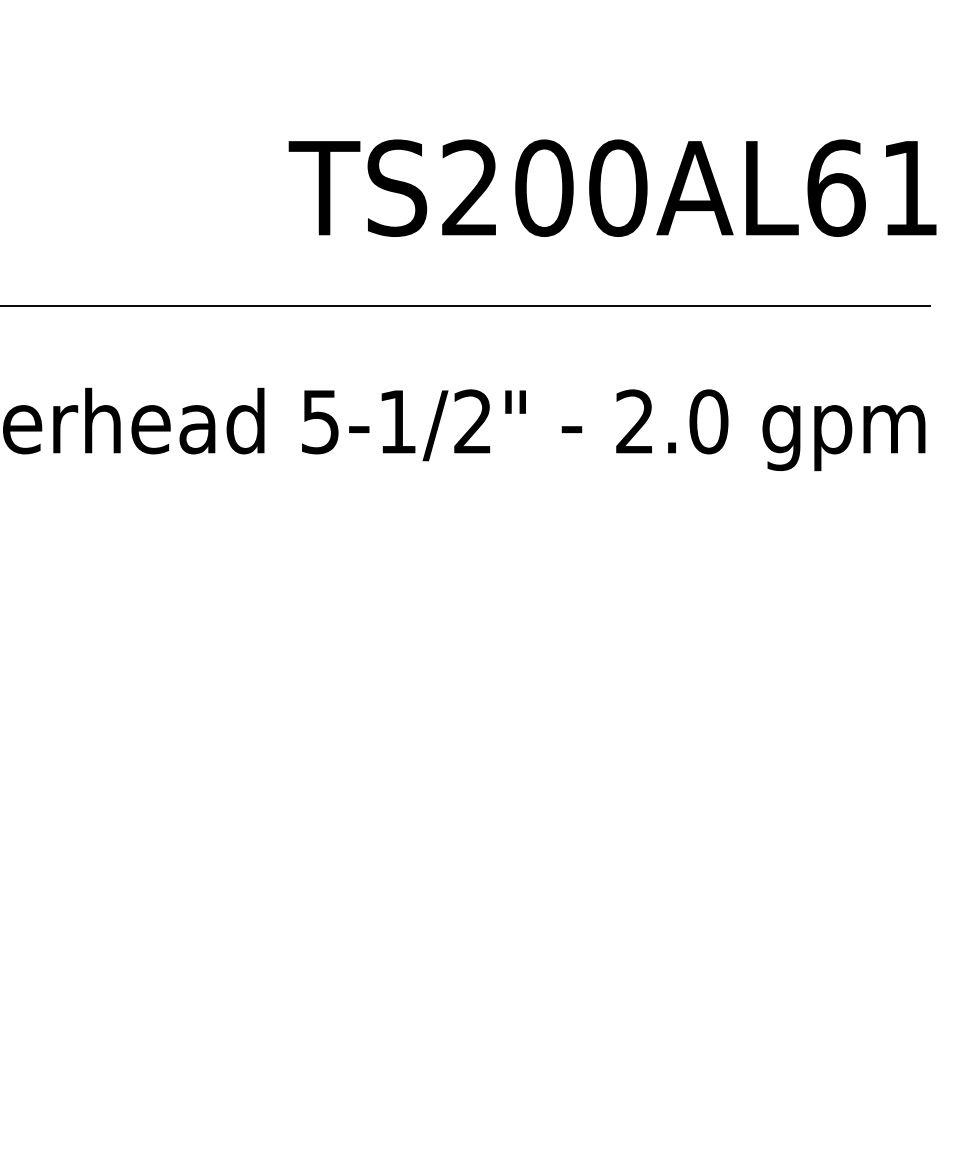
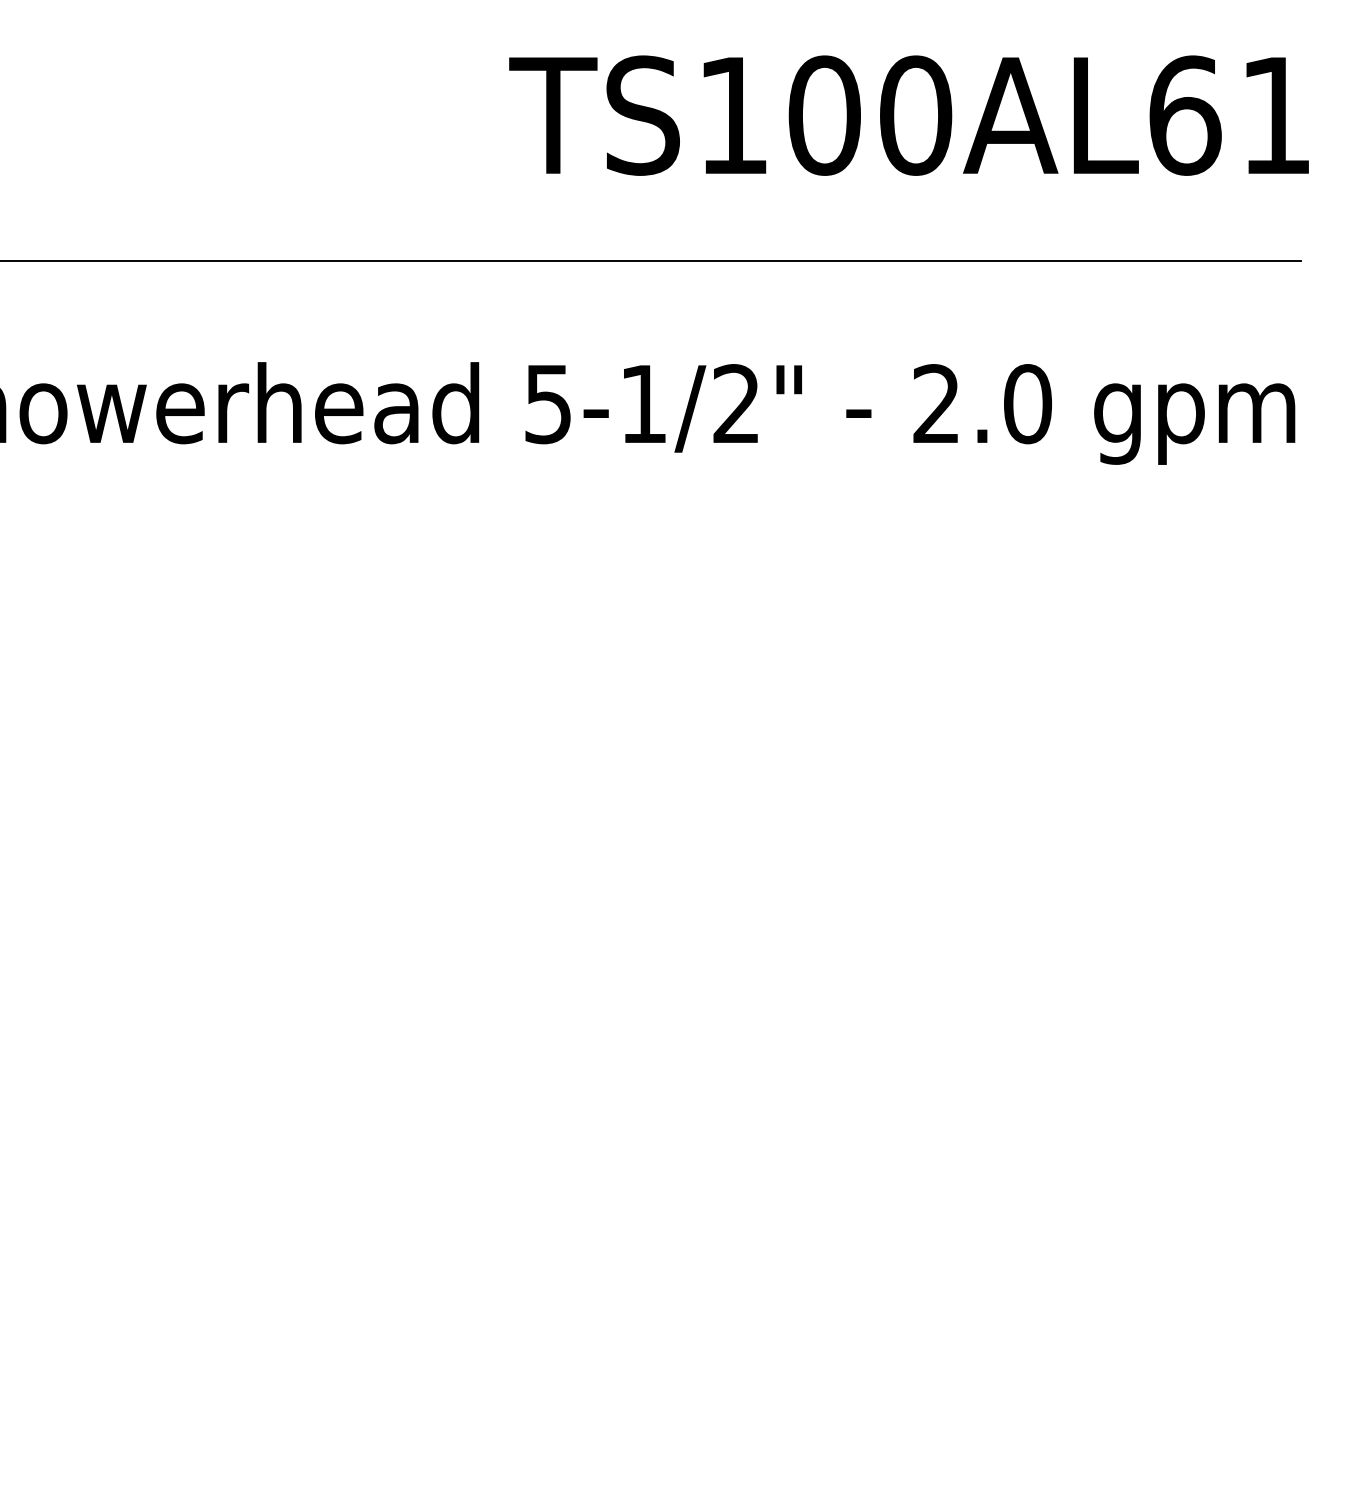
text: (469, 187) -> (732, 114), TS200AL61 -> TS100AL61

